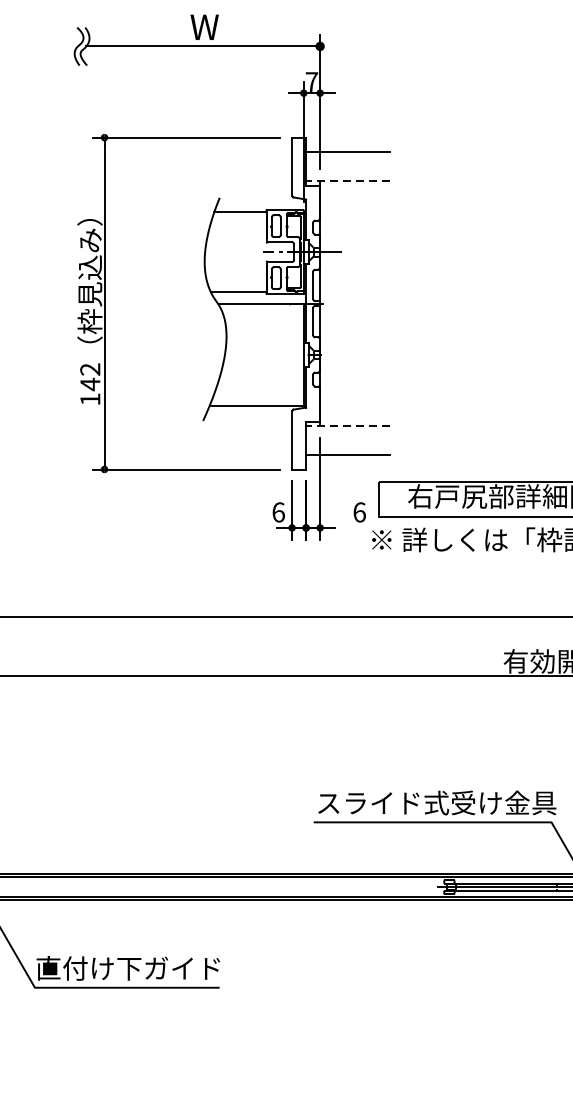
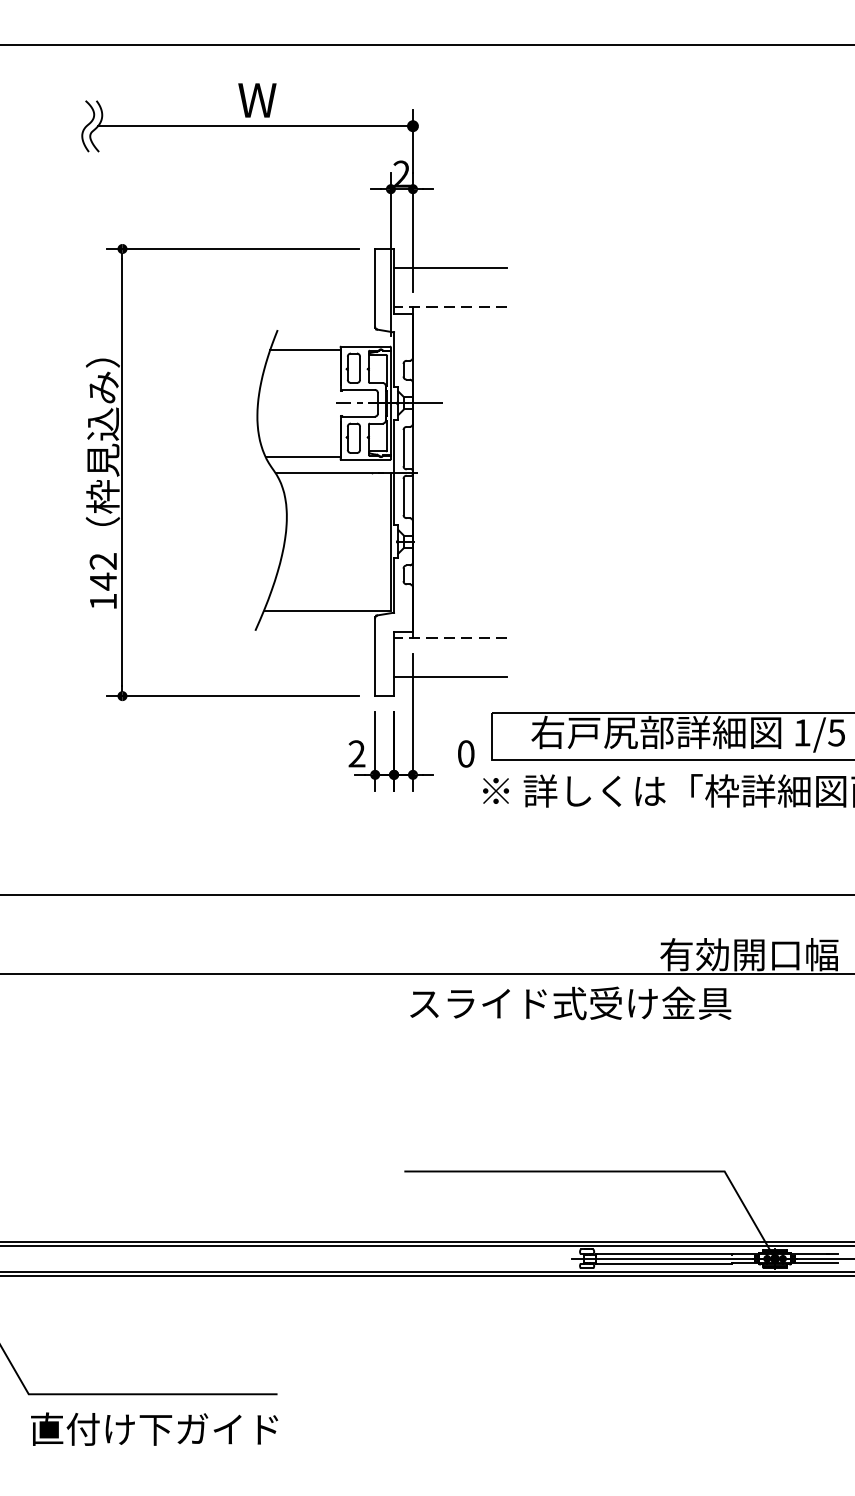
text: (311, 81) -> (401, 173), 7 -> 2
text: (278, 512) -> (356, 753), 6 -> 2
text: (359, 512) -> (466, 753), 6 -> 0
text: (437, 803) -> (570, 1003), moved
text: (128, 967) -> (154, 1428), moved

